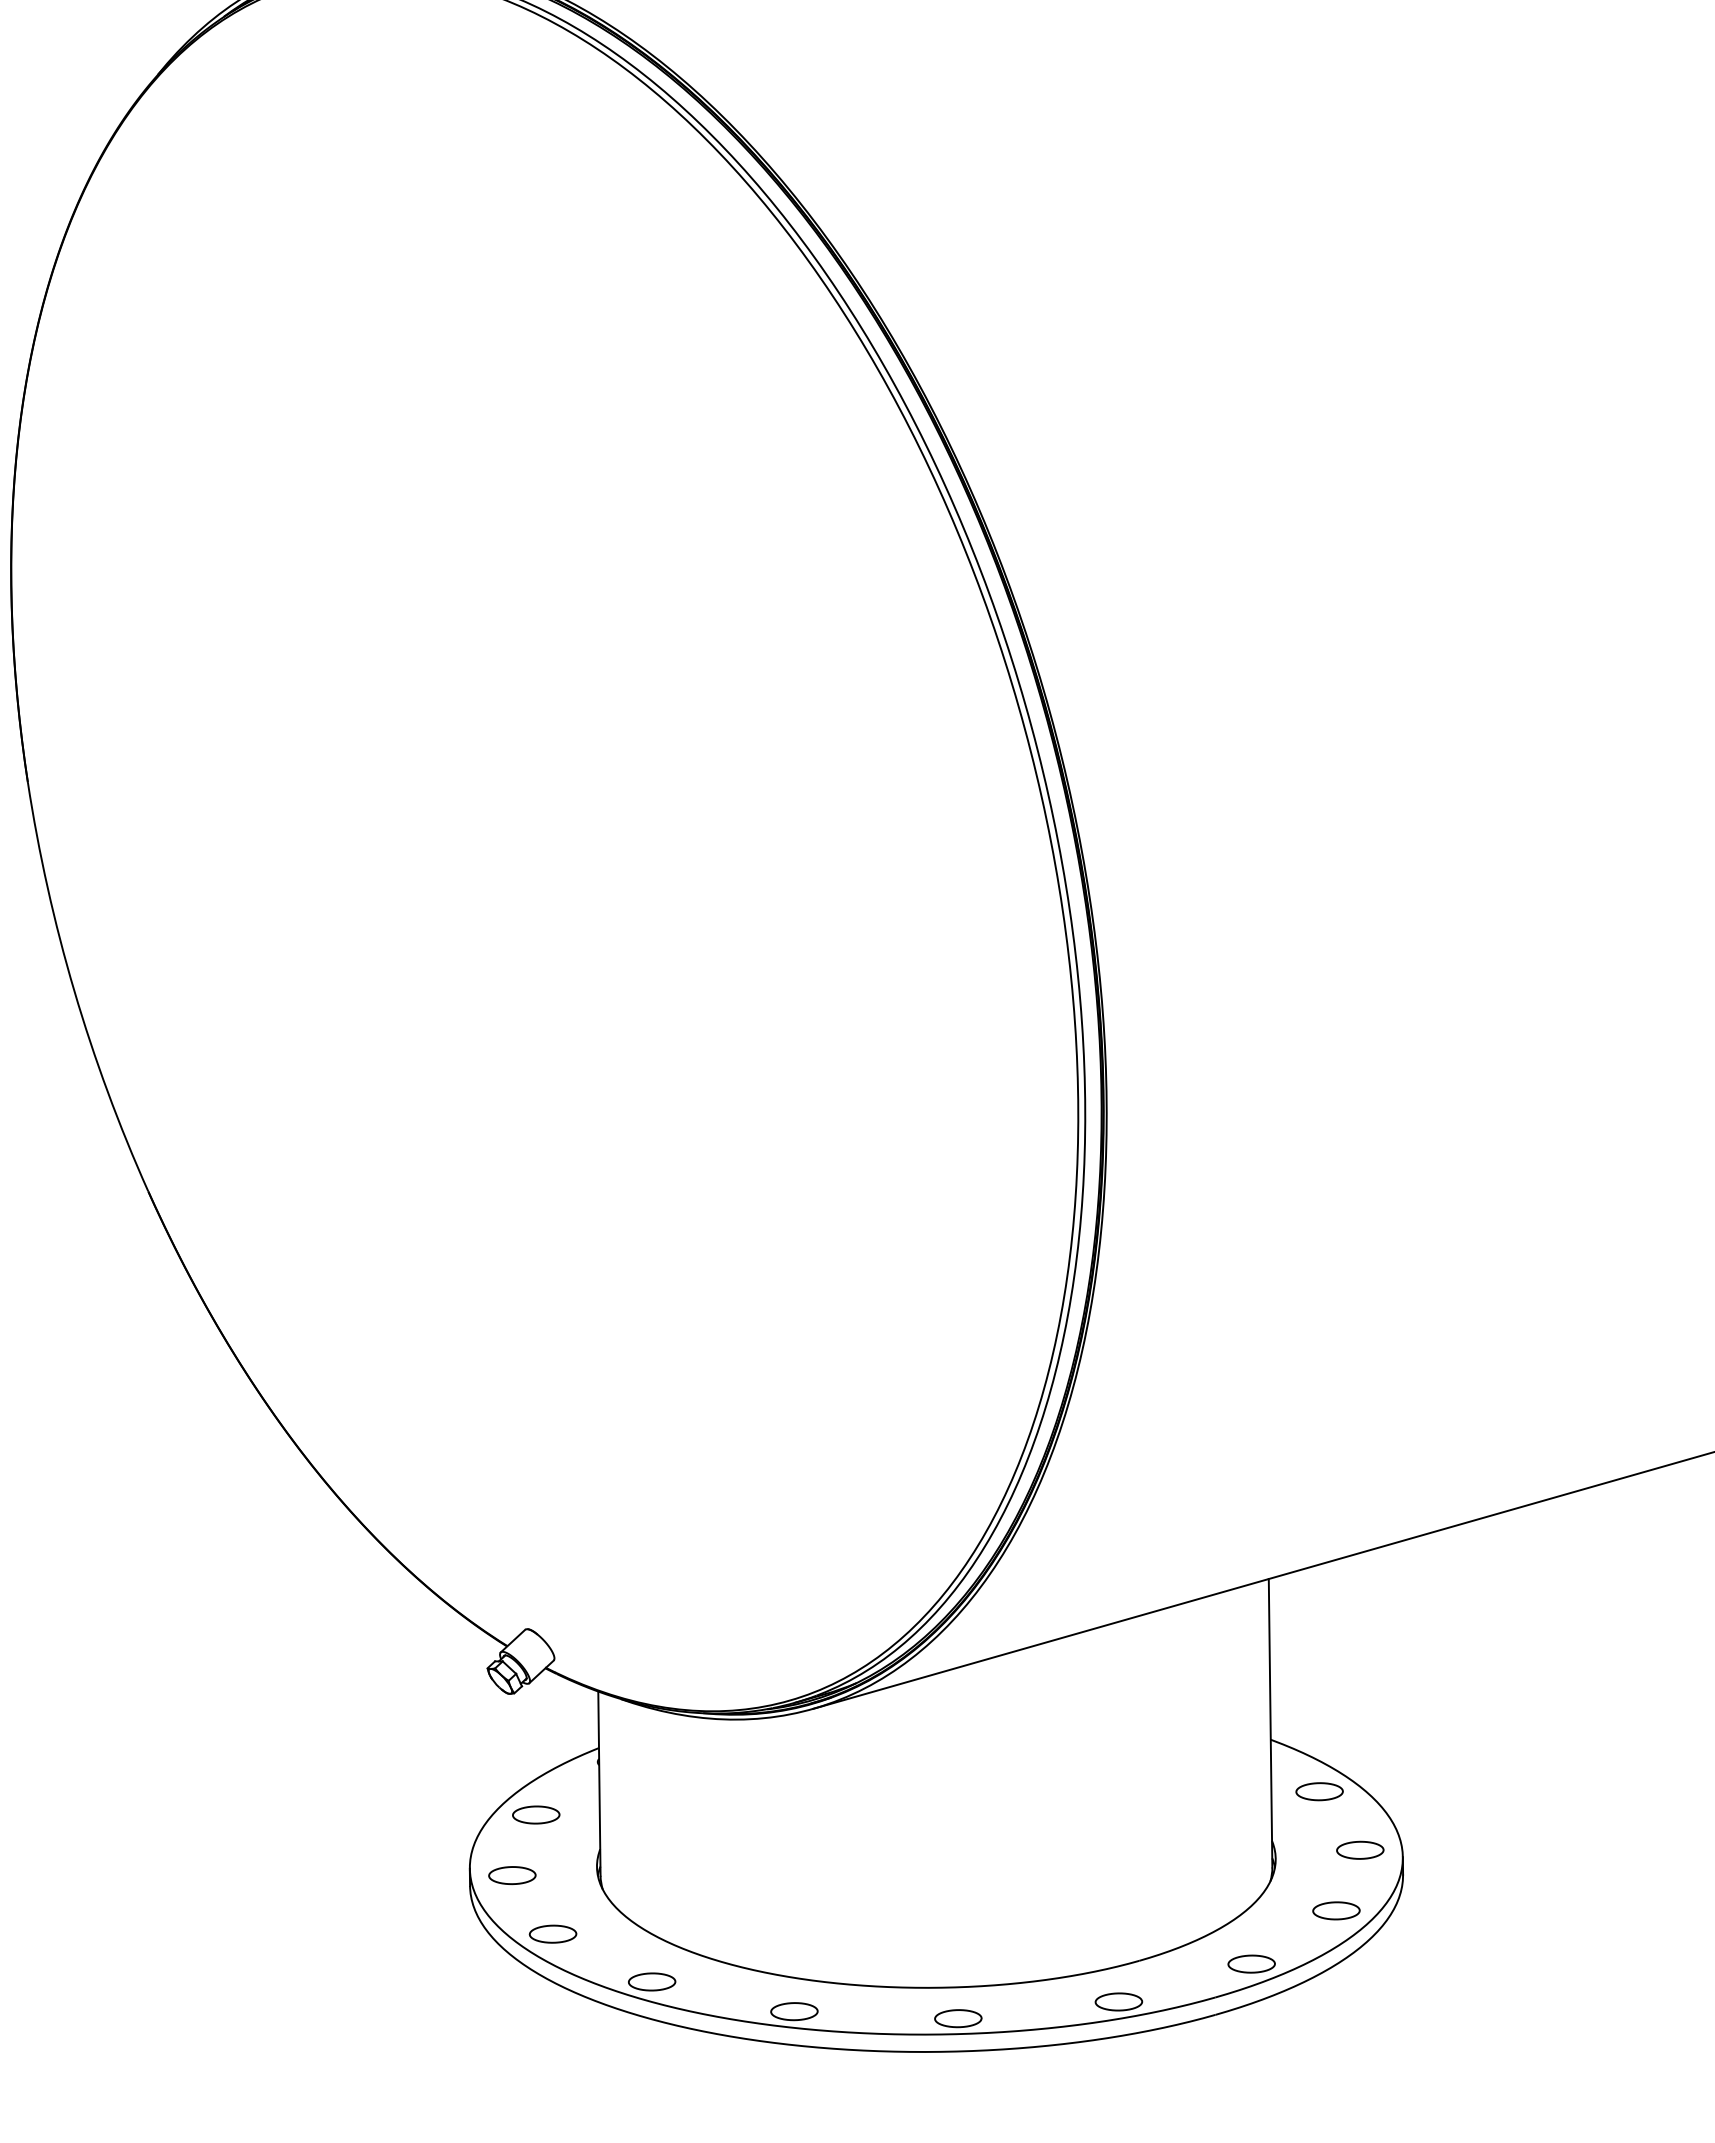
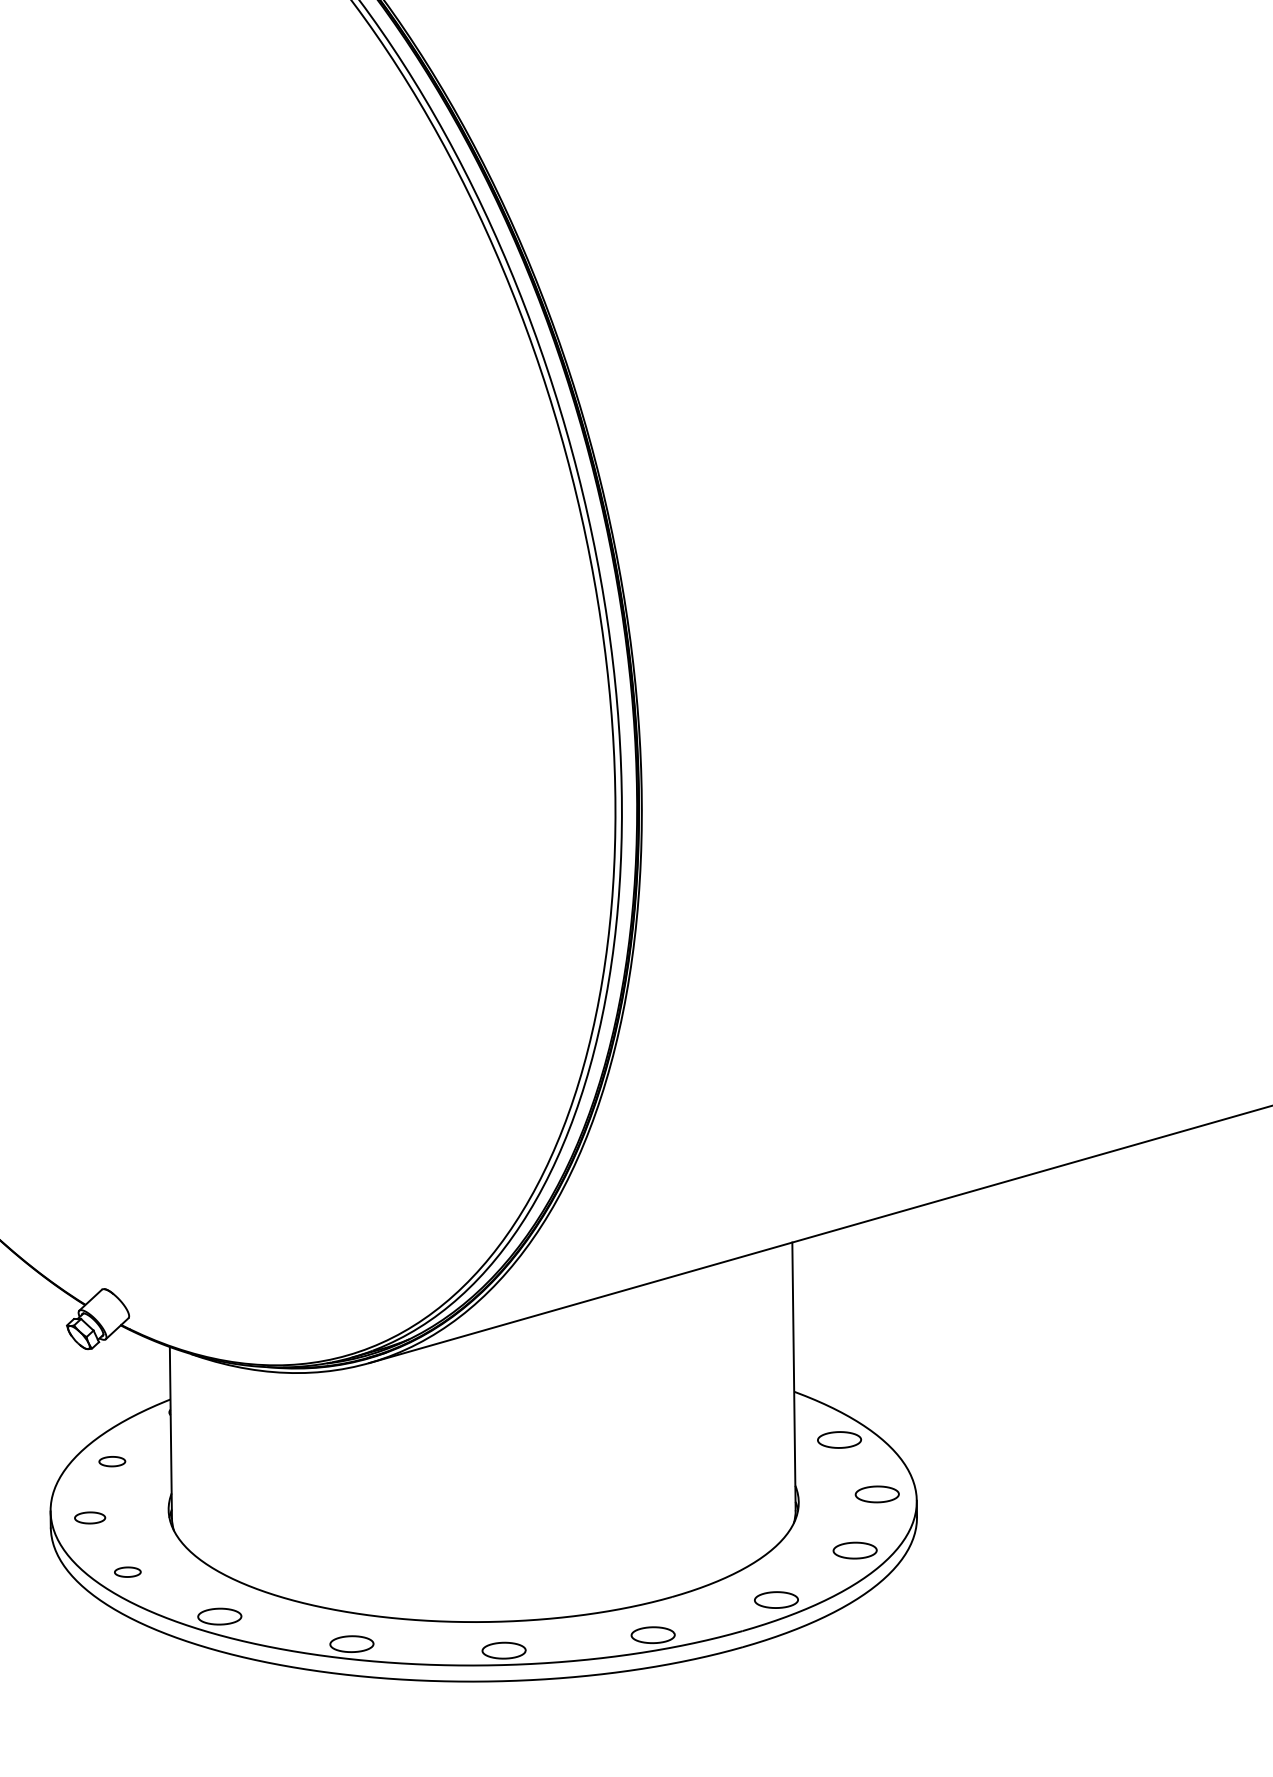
part: (536, 1814) -> (112, 1461), size x0.6
part: (512, 1875) -> (90, 1517), size x0.7
part: (552, 1933) -> (127, 1571), size x0.6

